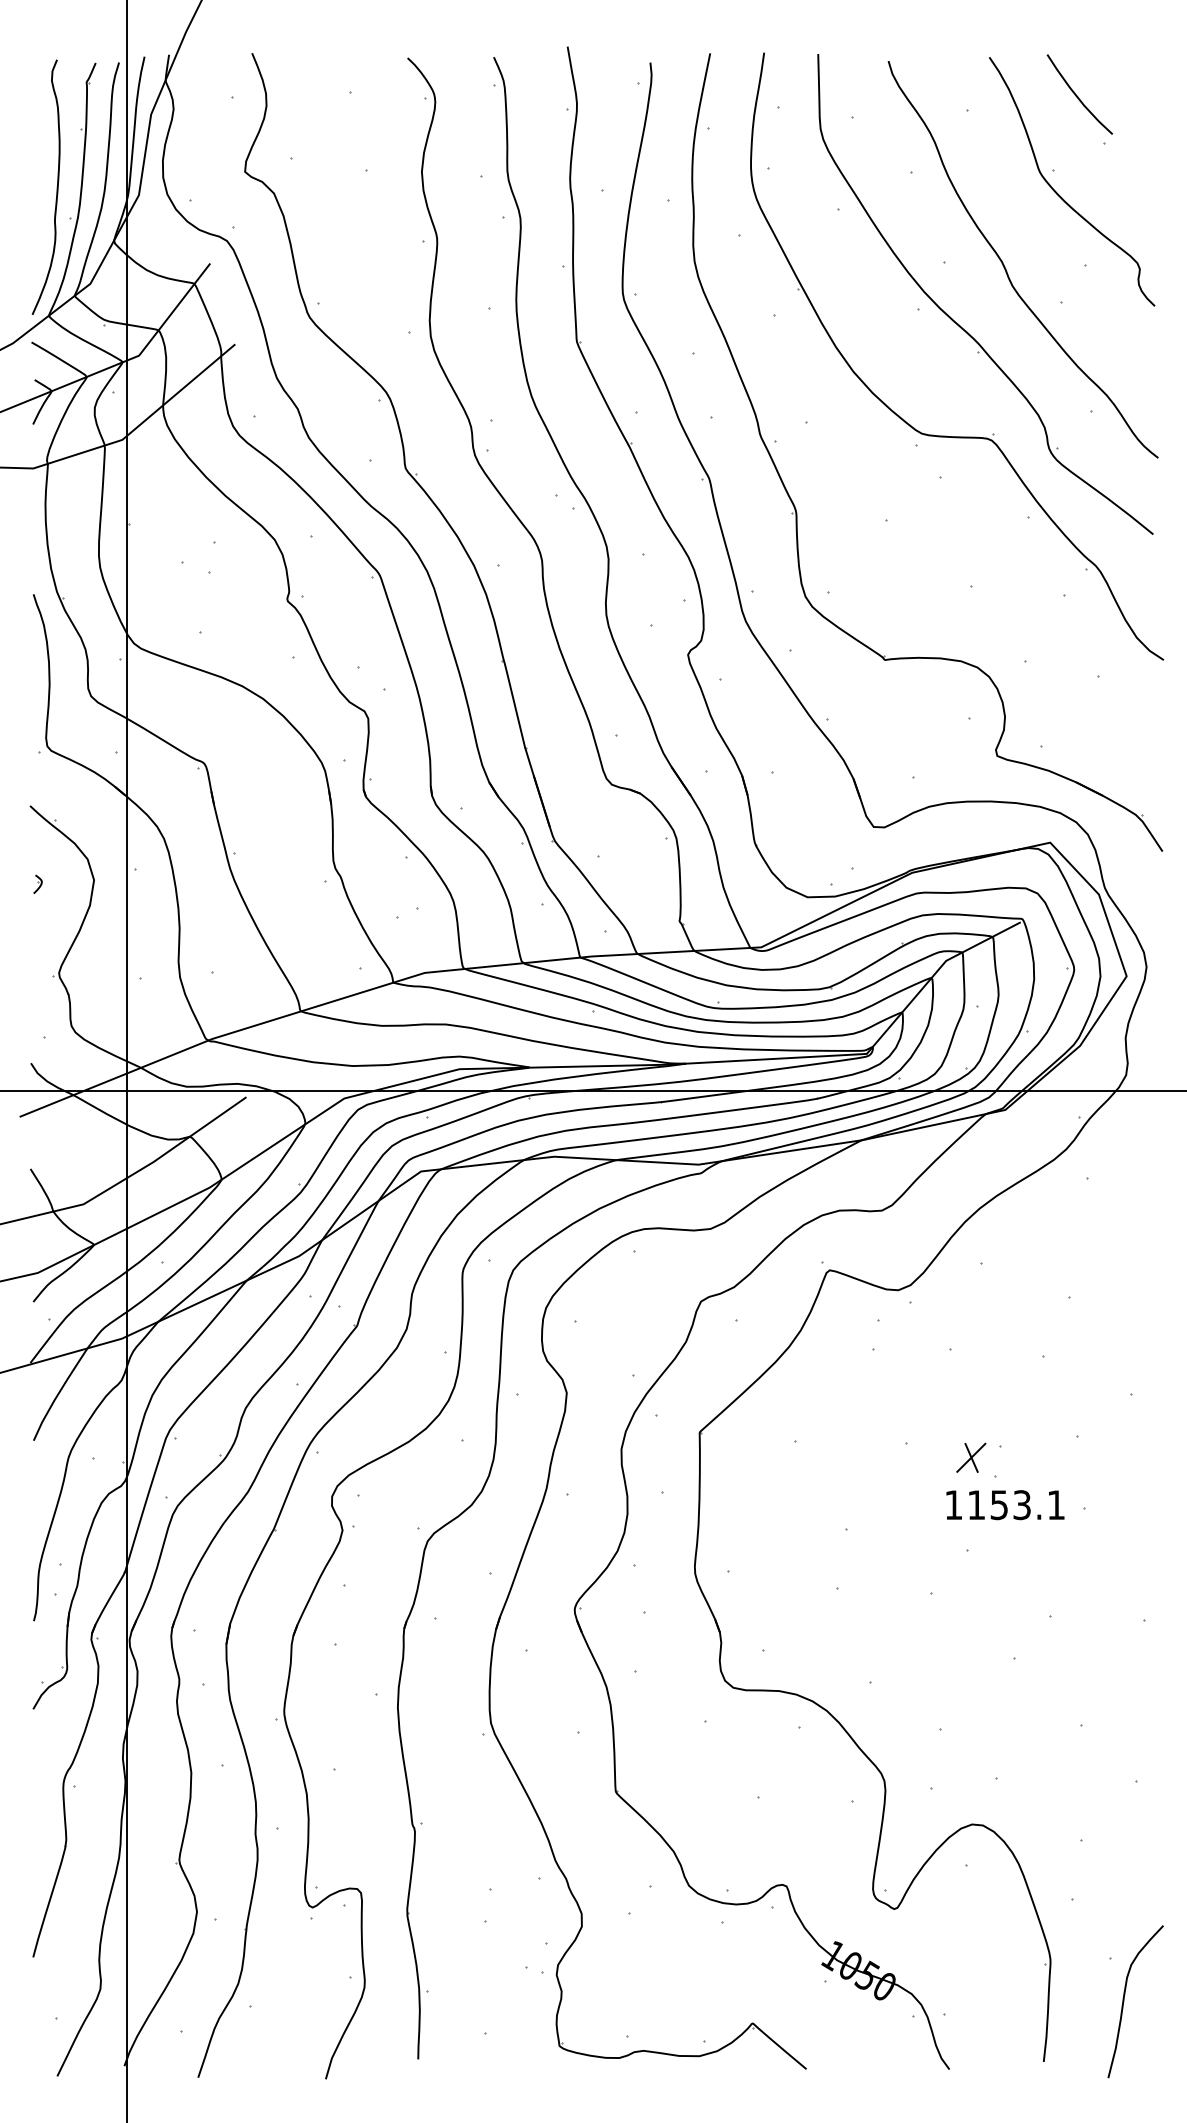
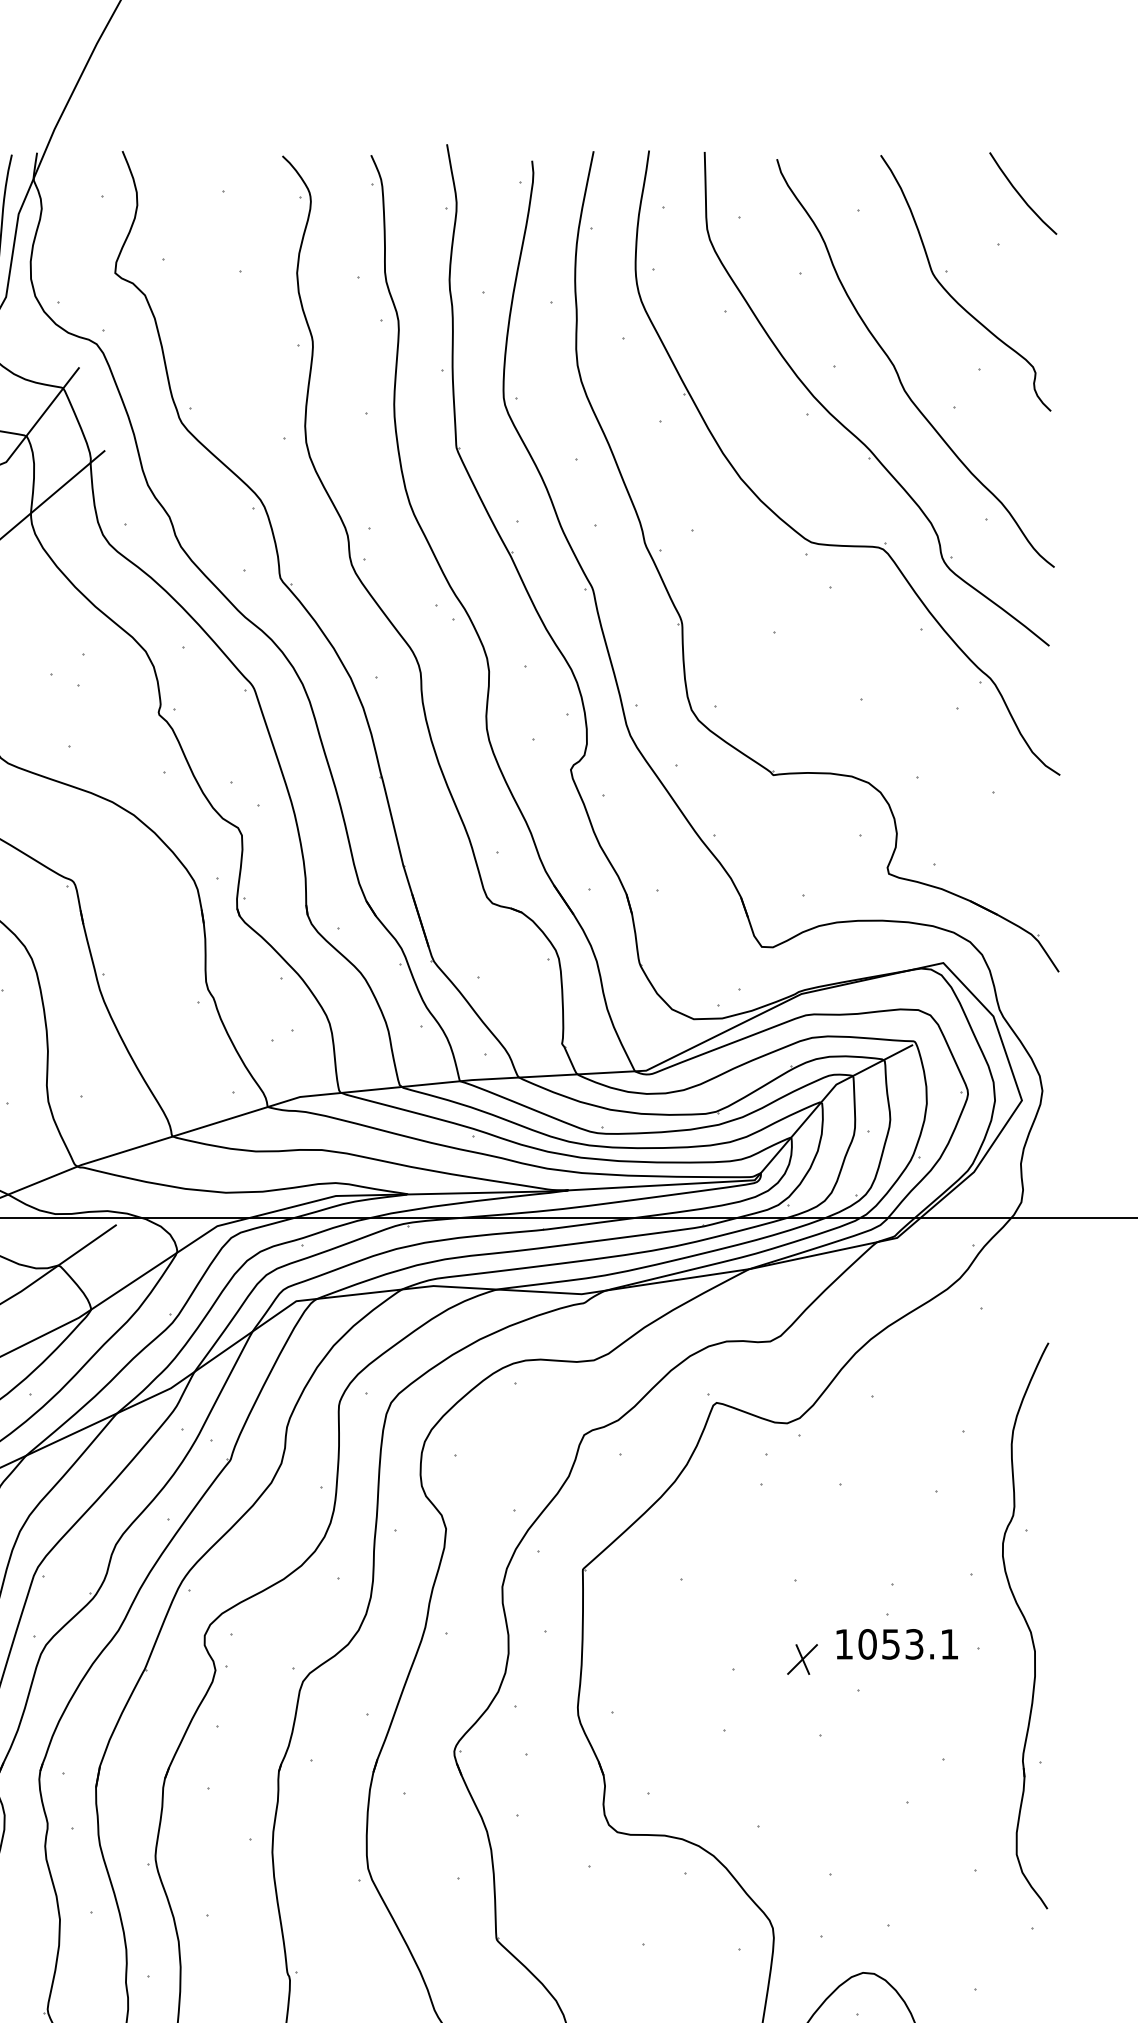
curve: (1077, 95) -> (1020, 194), moved
part: (971, 1457) -> (802, 1659), moved
part: (1130, 1486) -> (1025, 1625), added
text: (976, 1505) -> (867, 1644), 1153.1 -> 1053.1

